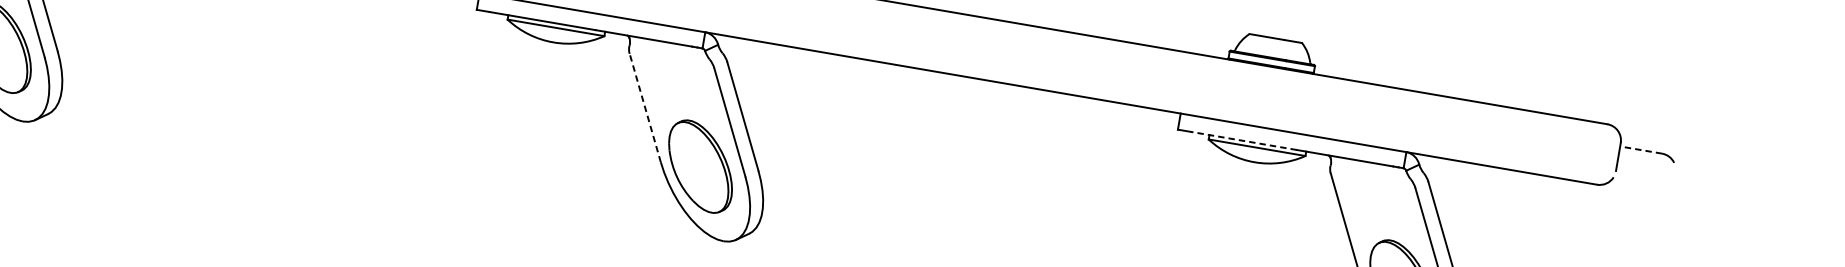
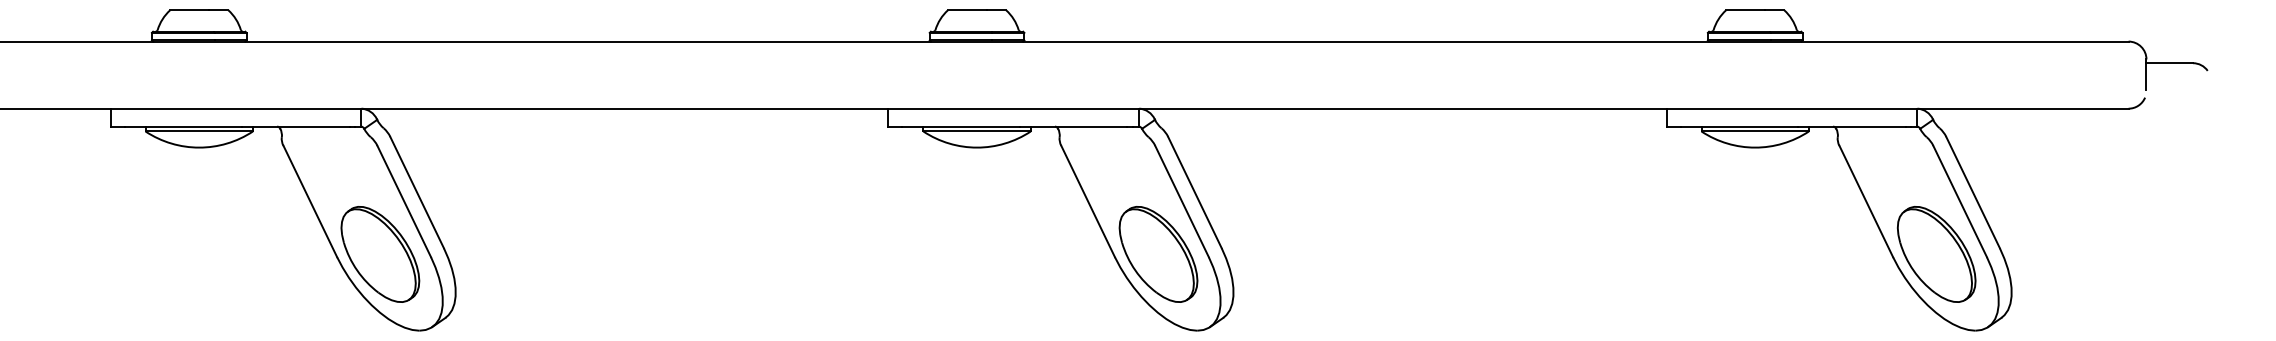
line: (645, 108) -> (1088, 201), dashed -> solid
line: (1243, 140) -> (1739, 126), dashed -> solid
line: (1640, 150) -> (2169, 63), dashed -> solid

